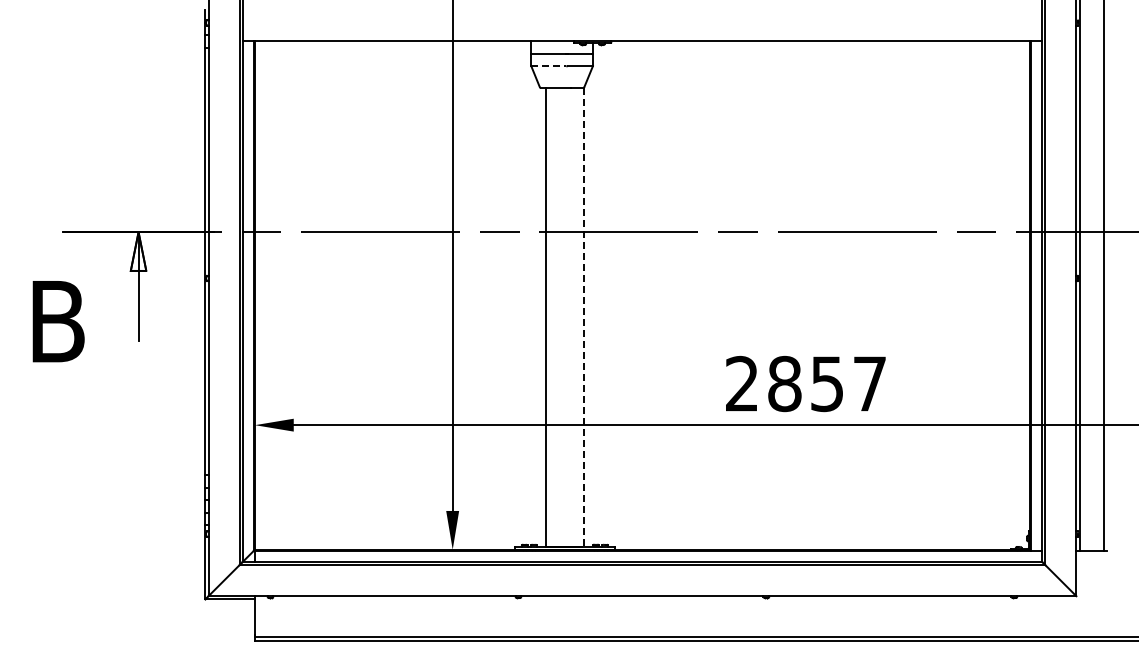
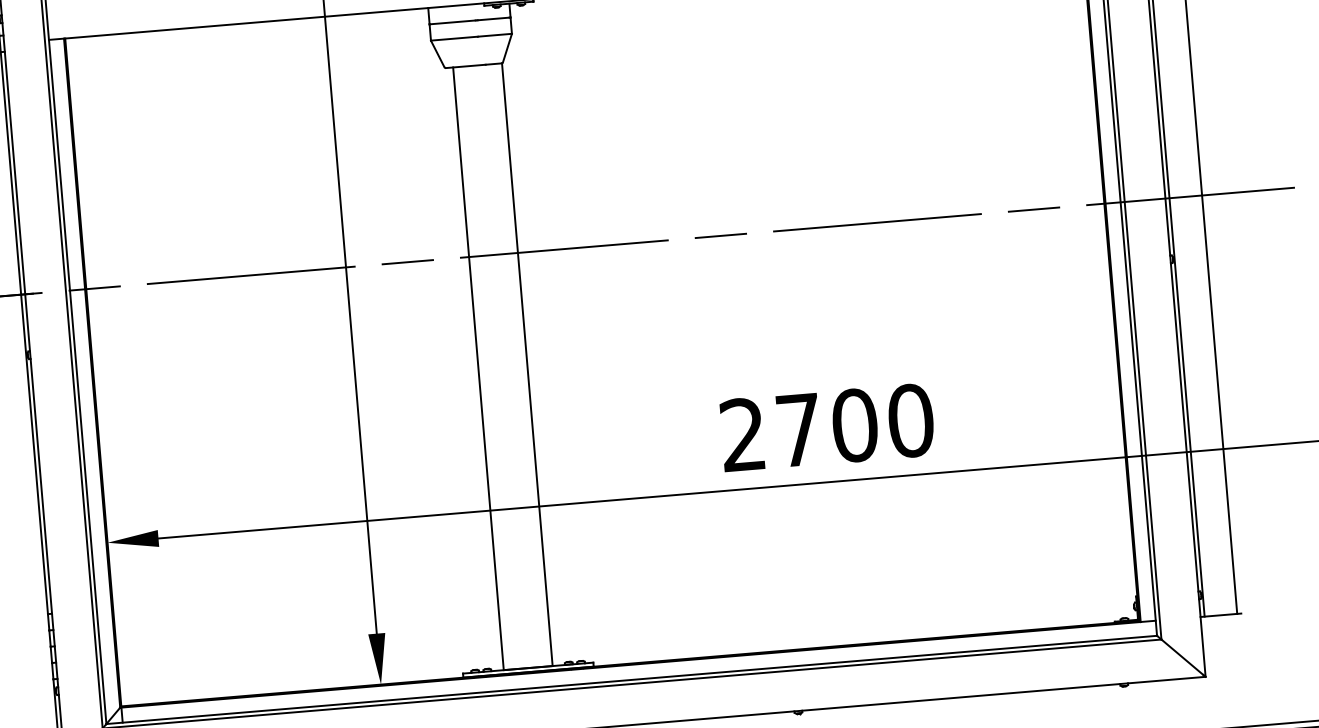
line: (549, 66) -> (454, 39), dashed -> solid
line: (583, 317) -> (527, 365), dashed -> solid
text: (827, 383) -> (855, 424), 2857 -> 2700

